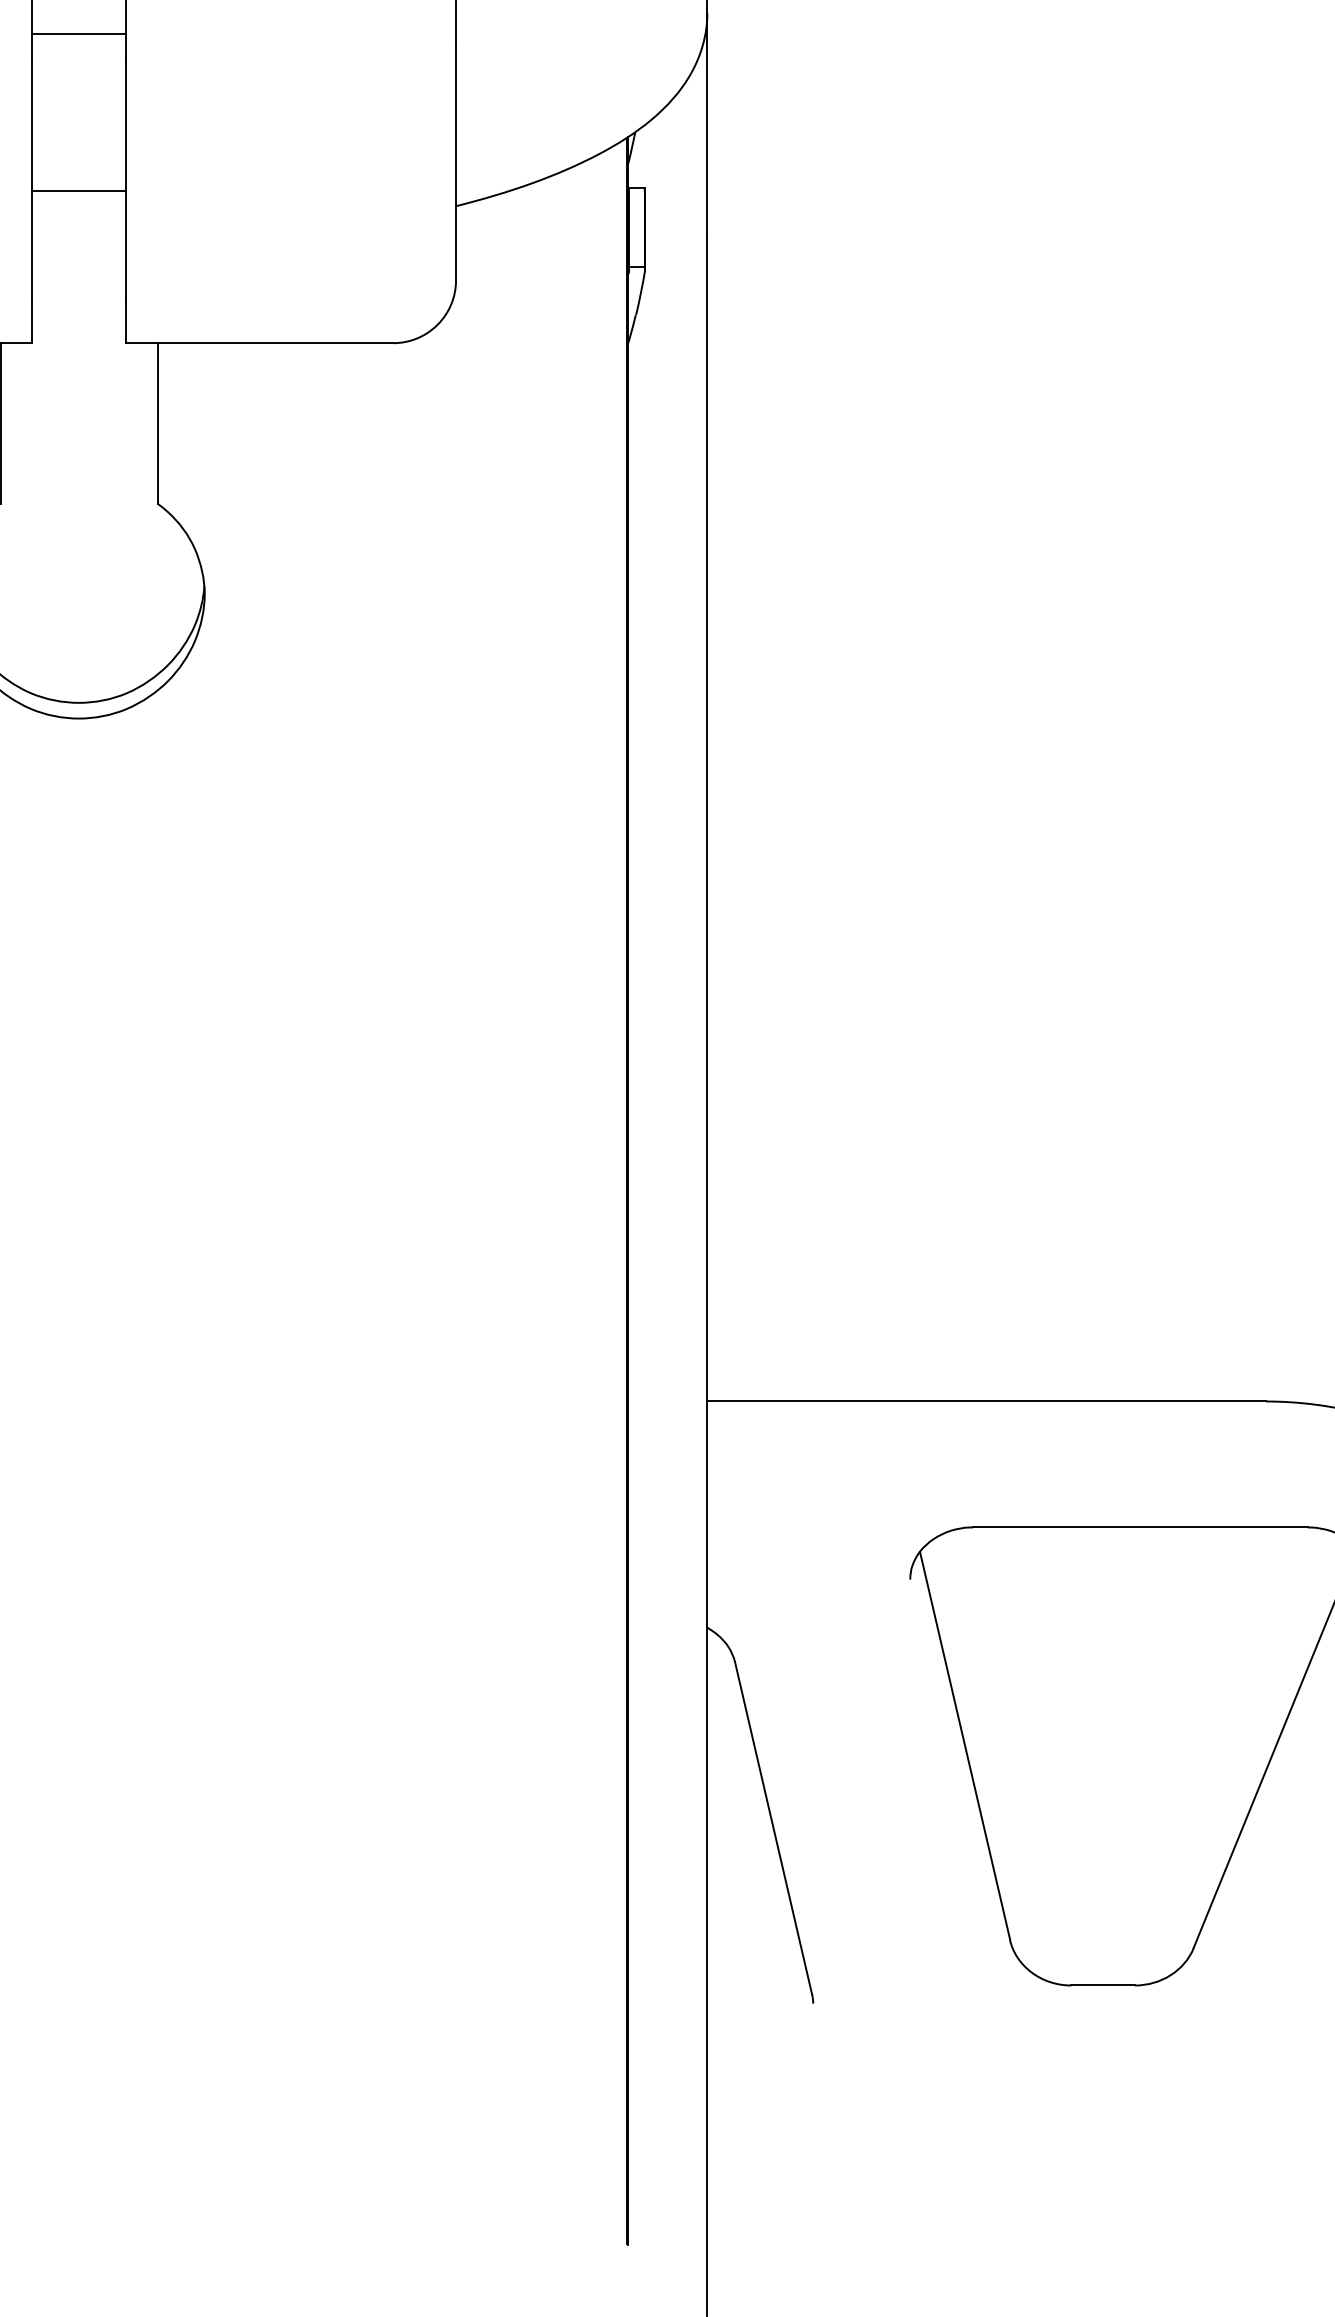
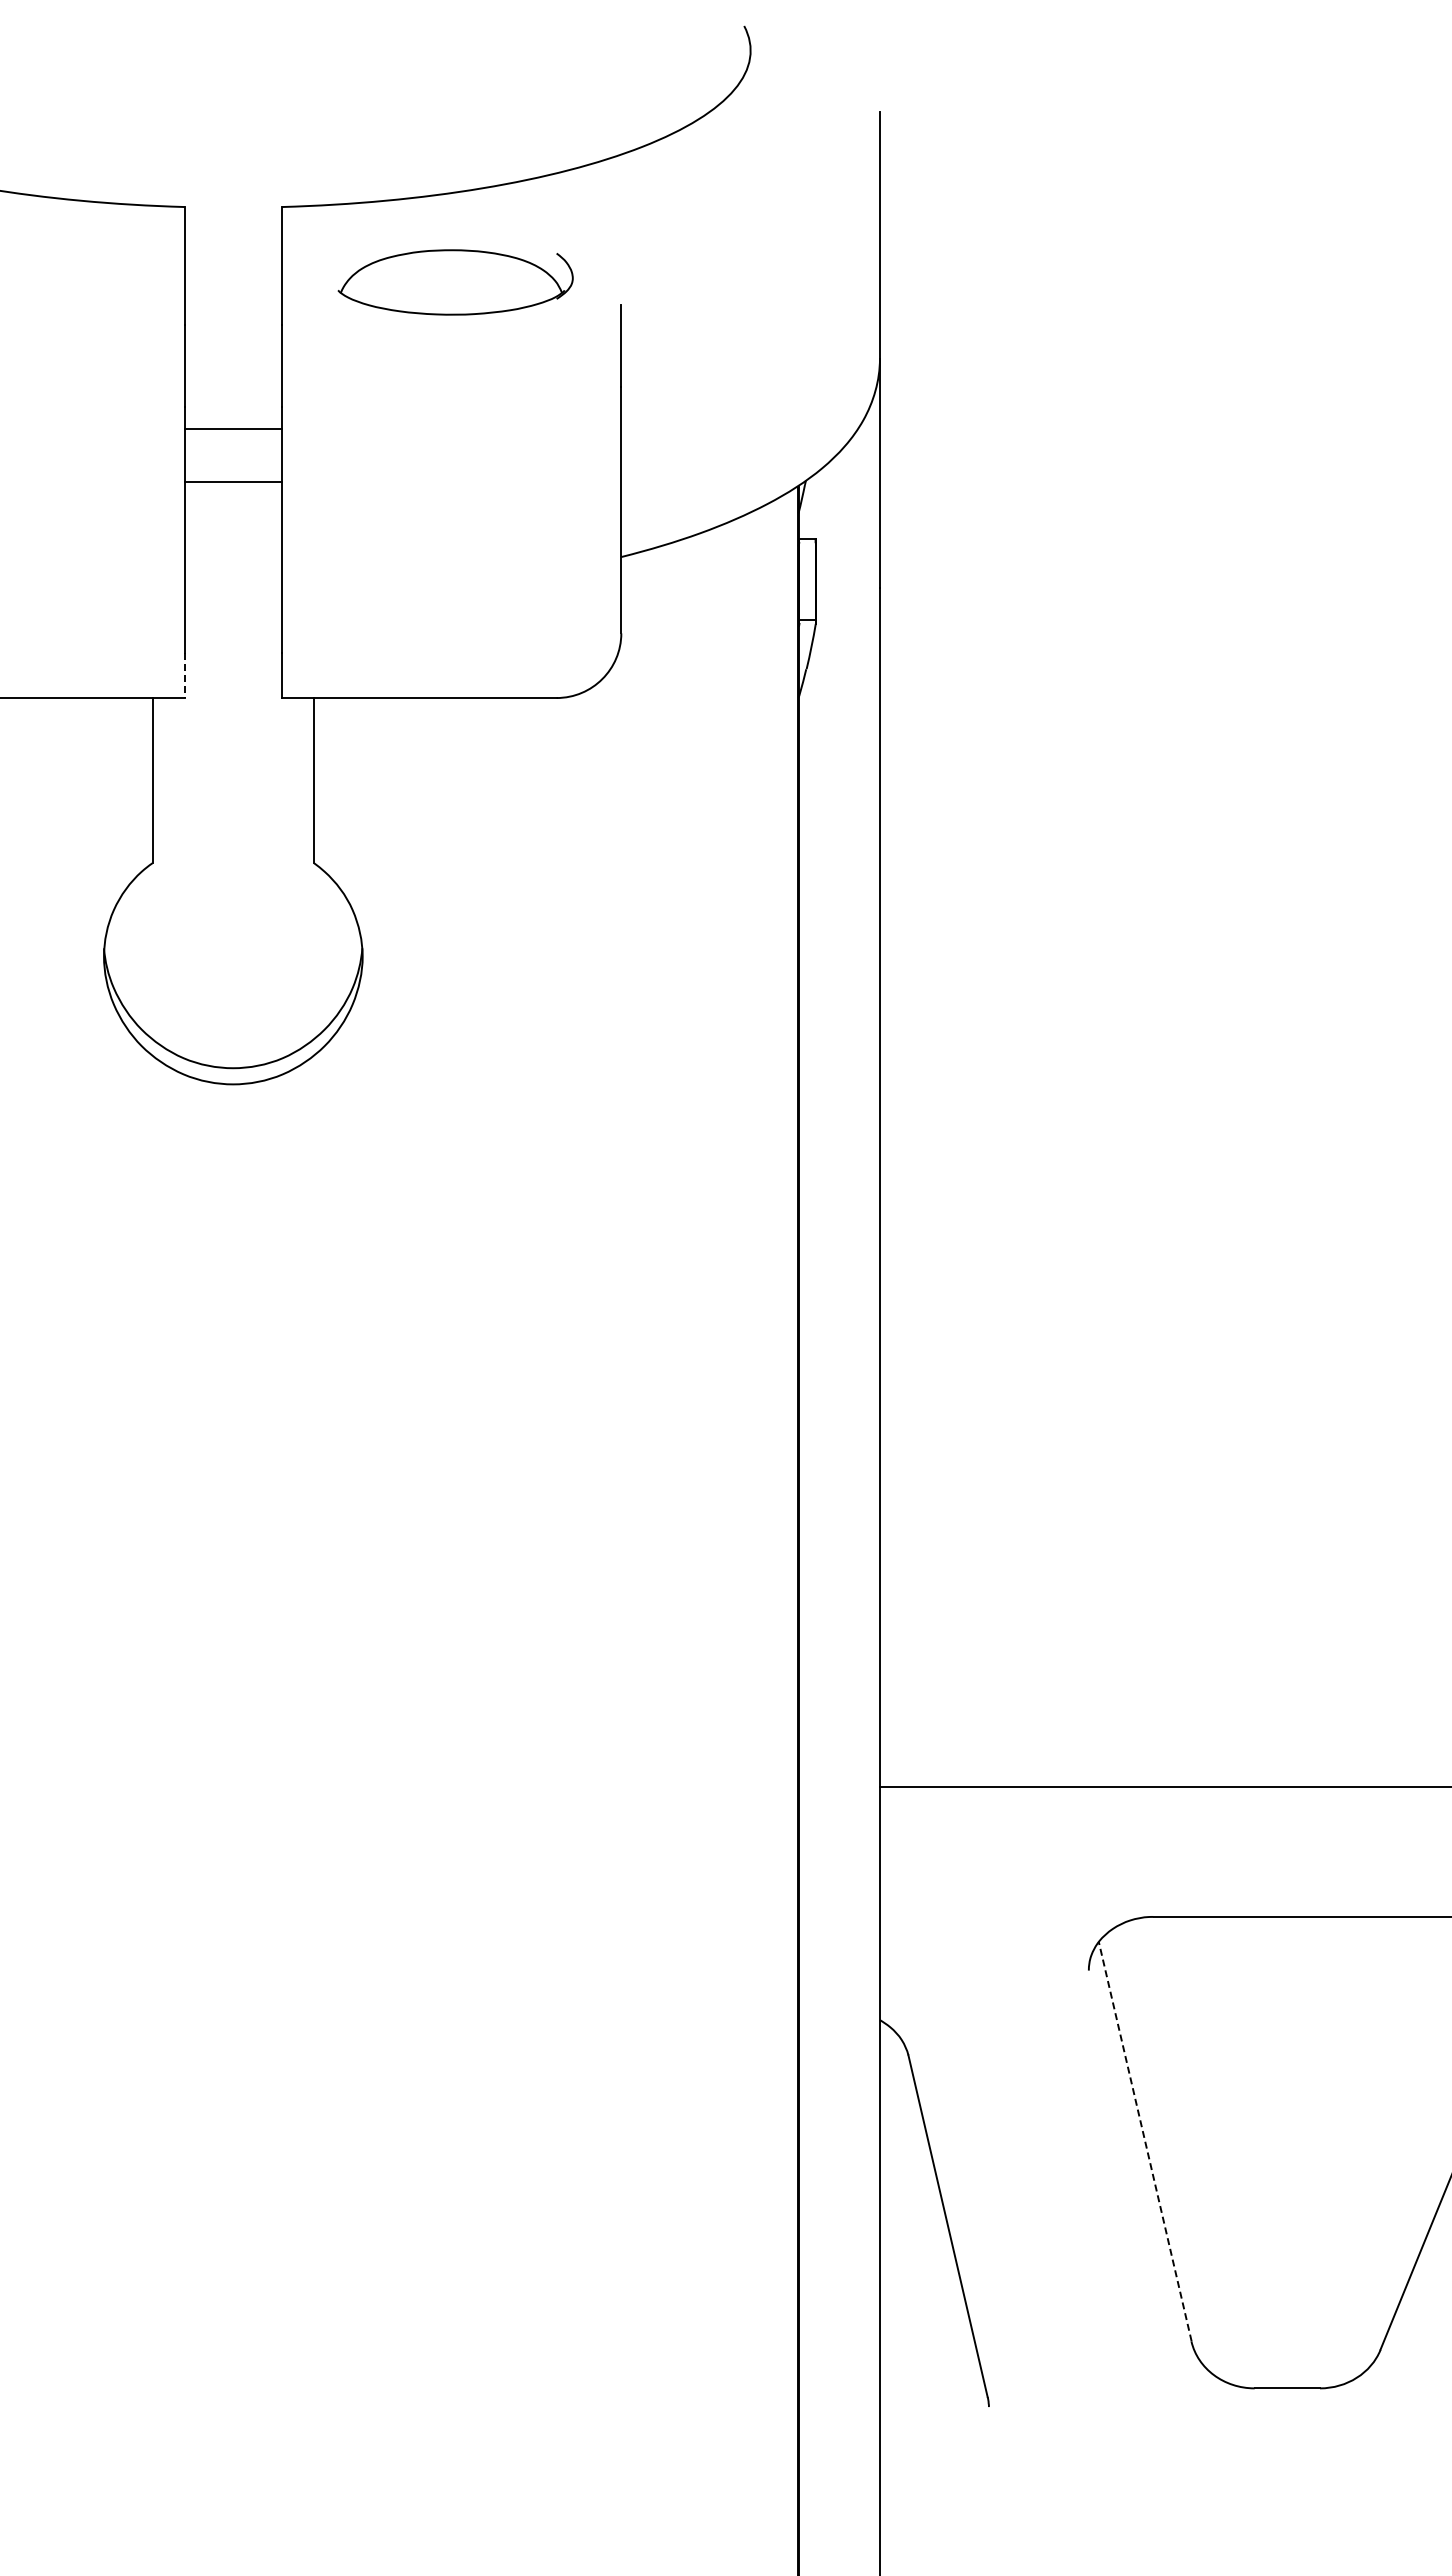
line: (78, 34) -> (232, 429), moved
line: (78, 191) -> (232, 481), moved
line: (31, 322) -> (184, 676), solid -> dashed
line: (965, 1745) -> (1145, 2141), solid -> dashed

